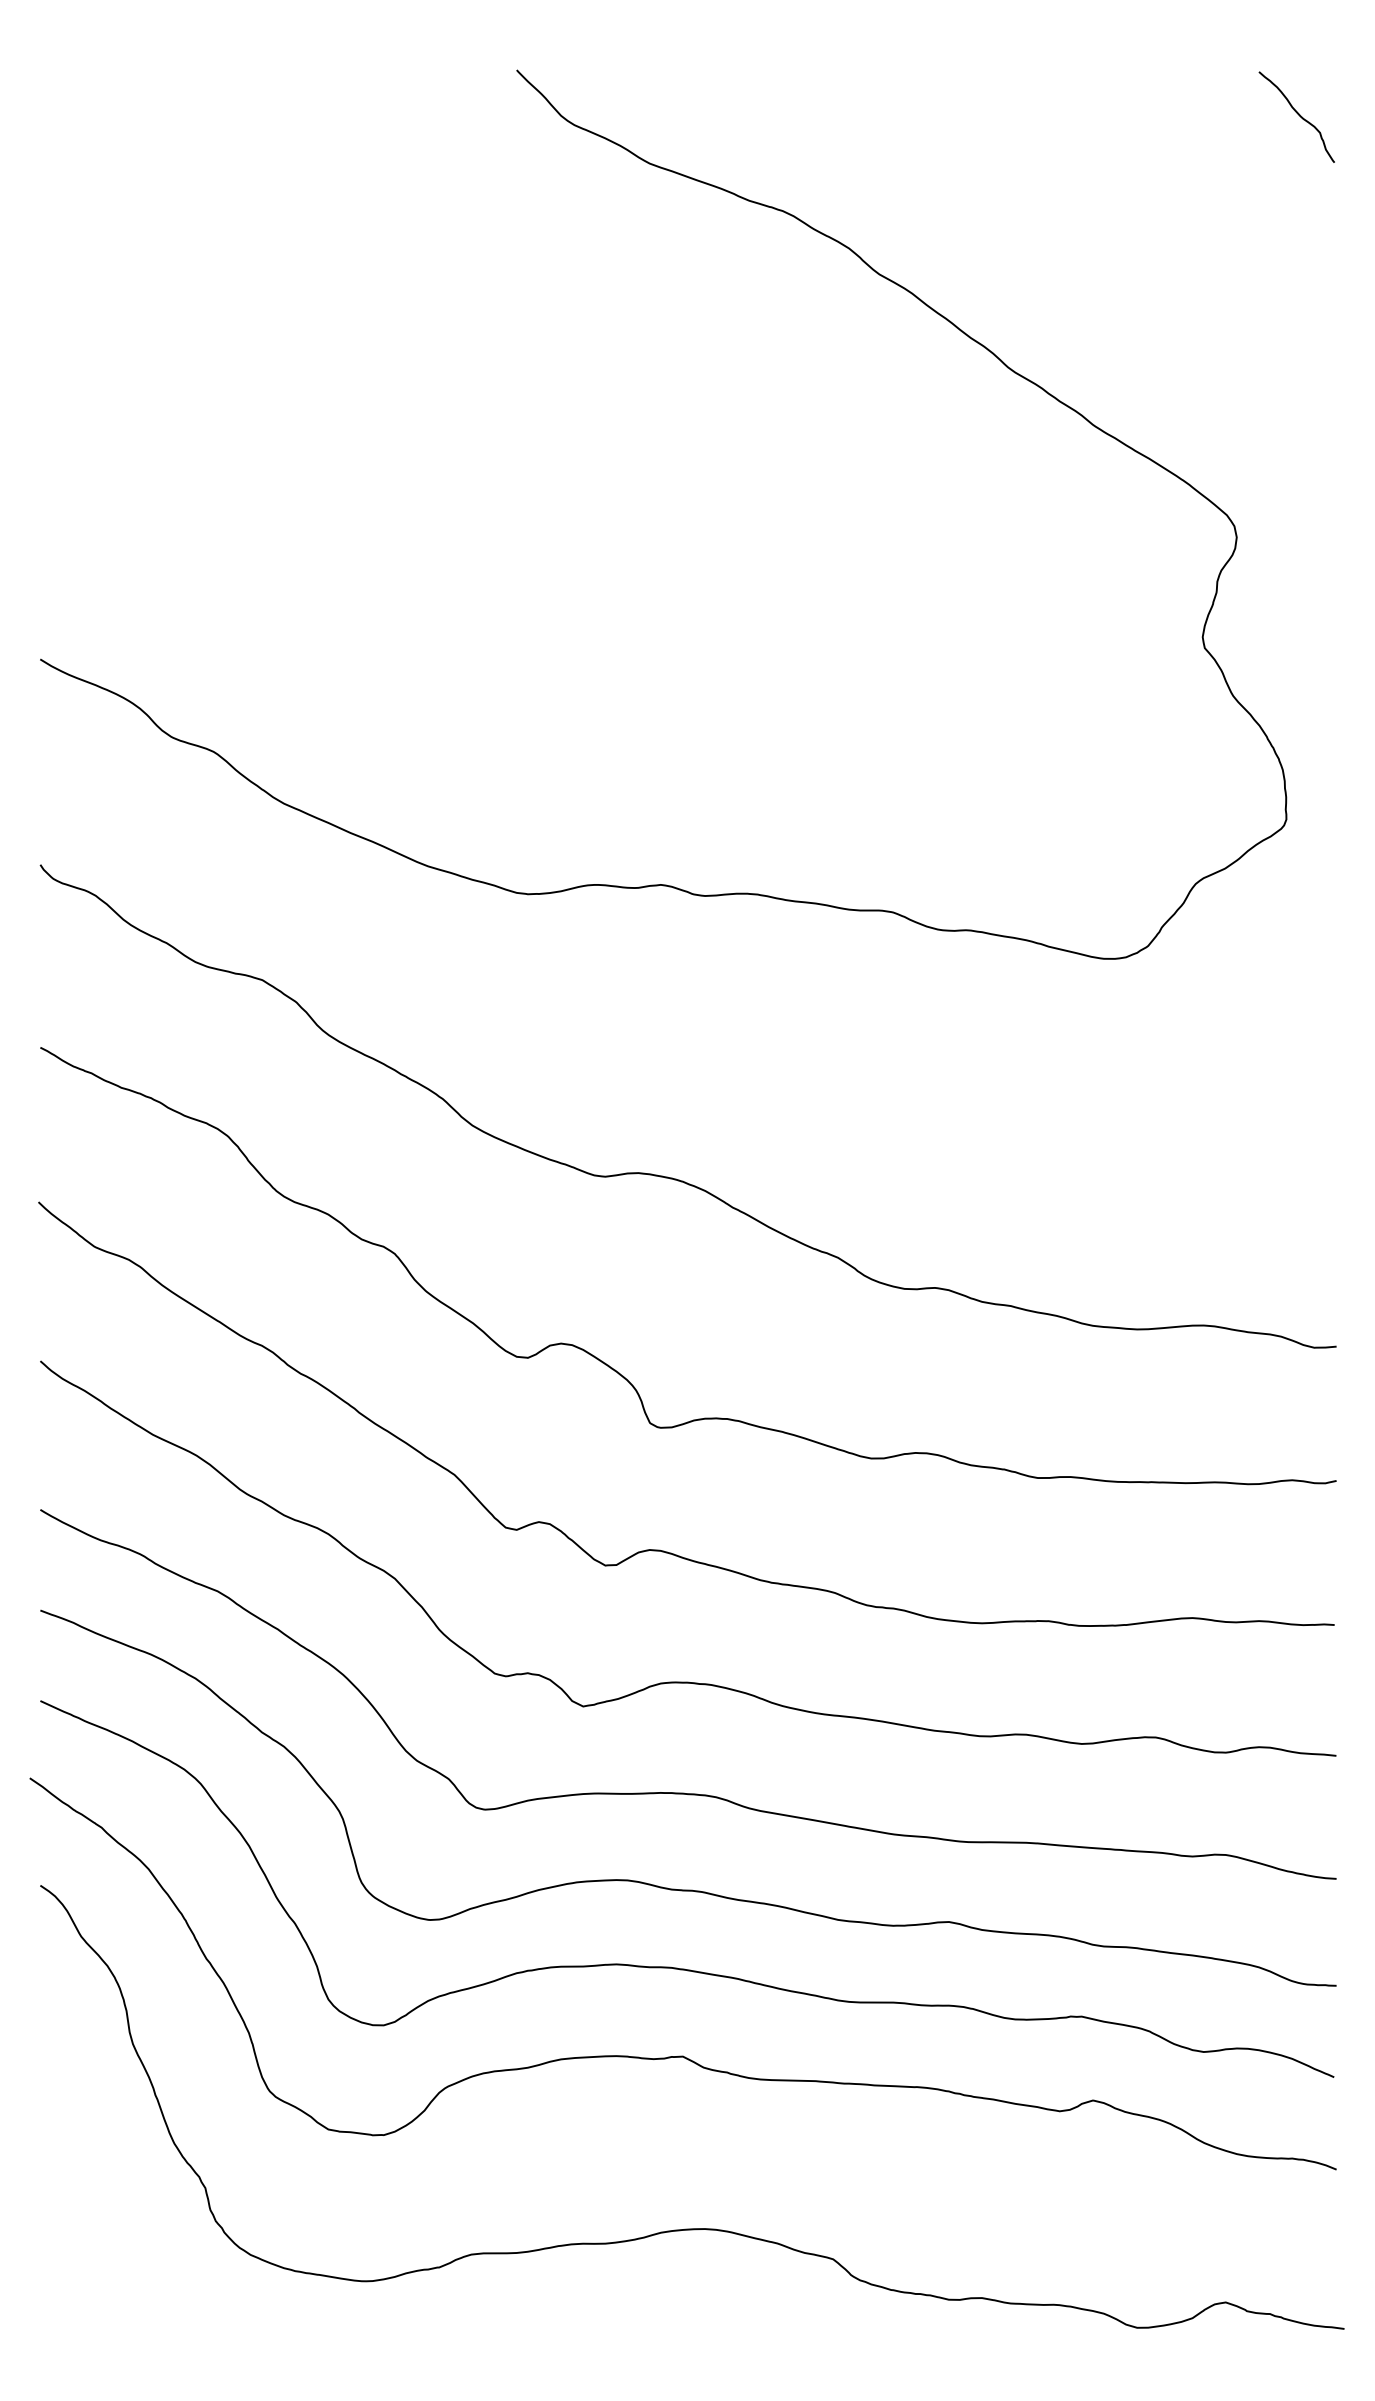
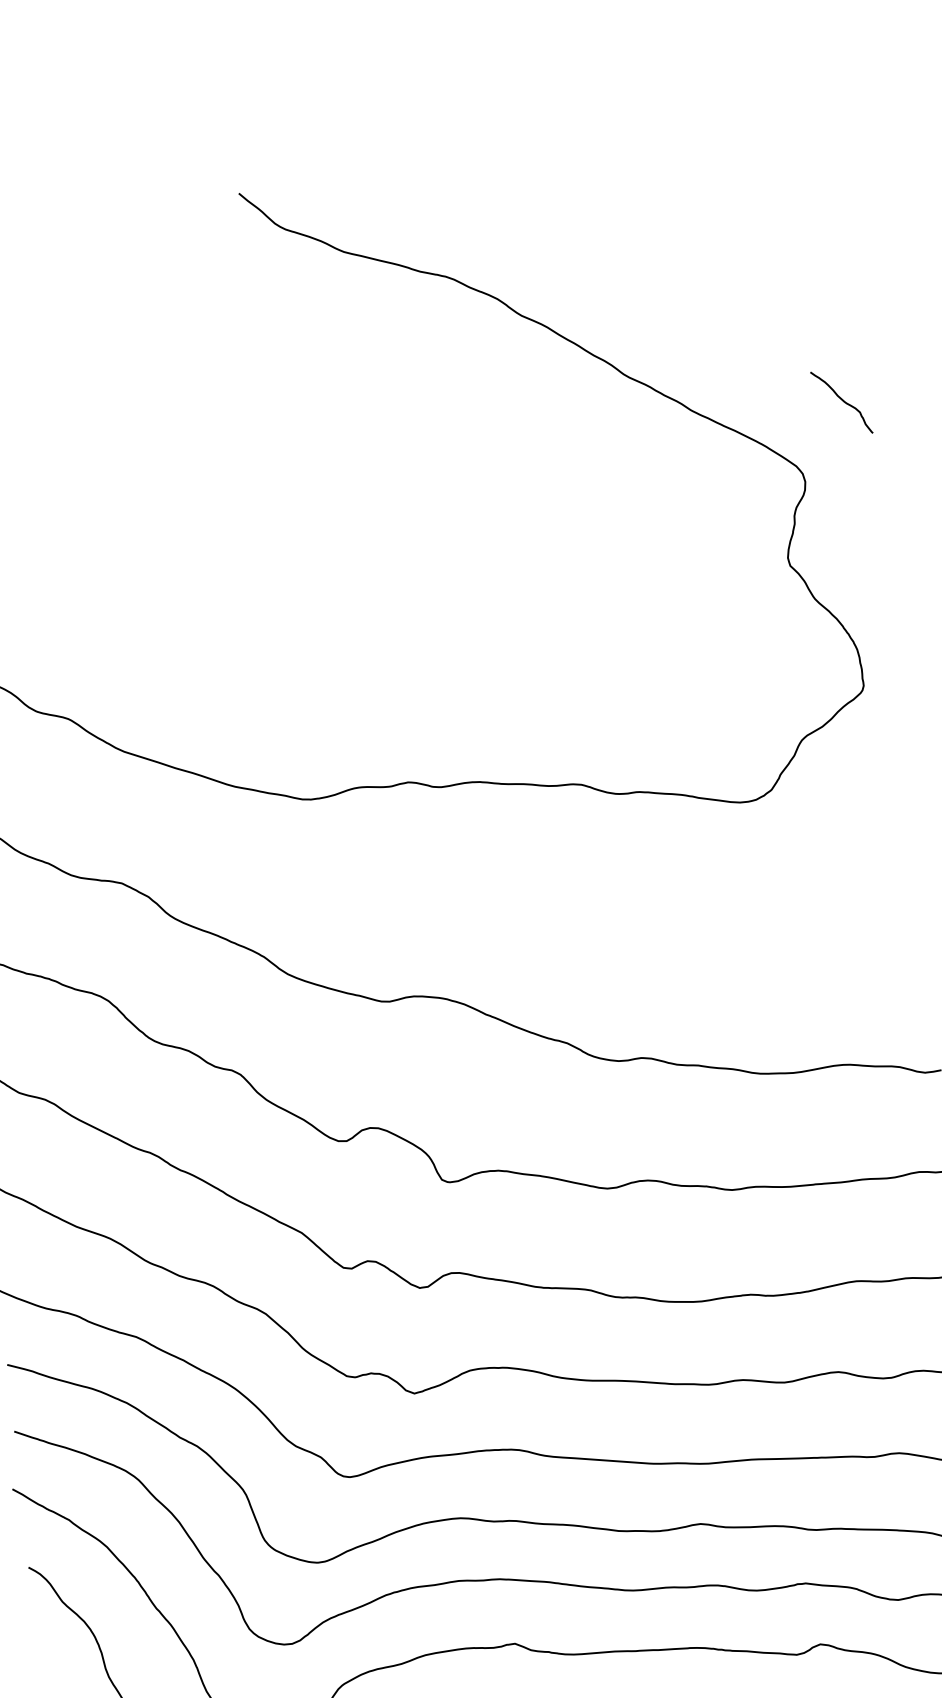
curve: (1297, 114) -> (842, 400), moved

